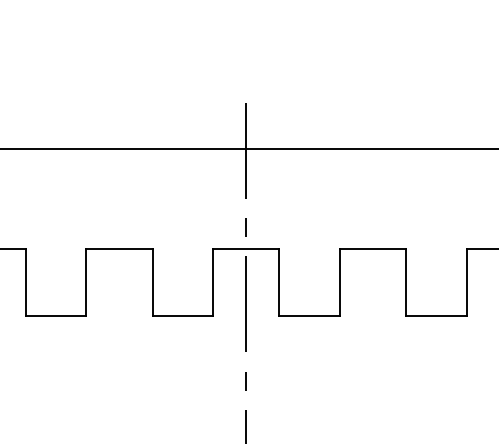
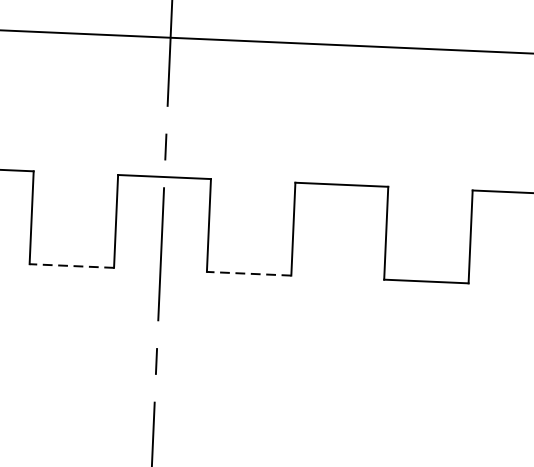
line: (182, 315) -> (71, 265), solid -> dashed
line: (309, 315) -> (248, 273), solid -> dashed

